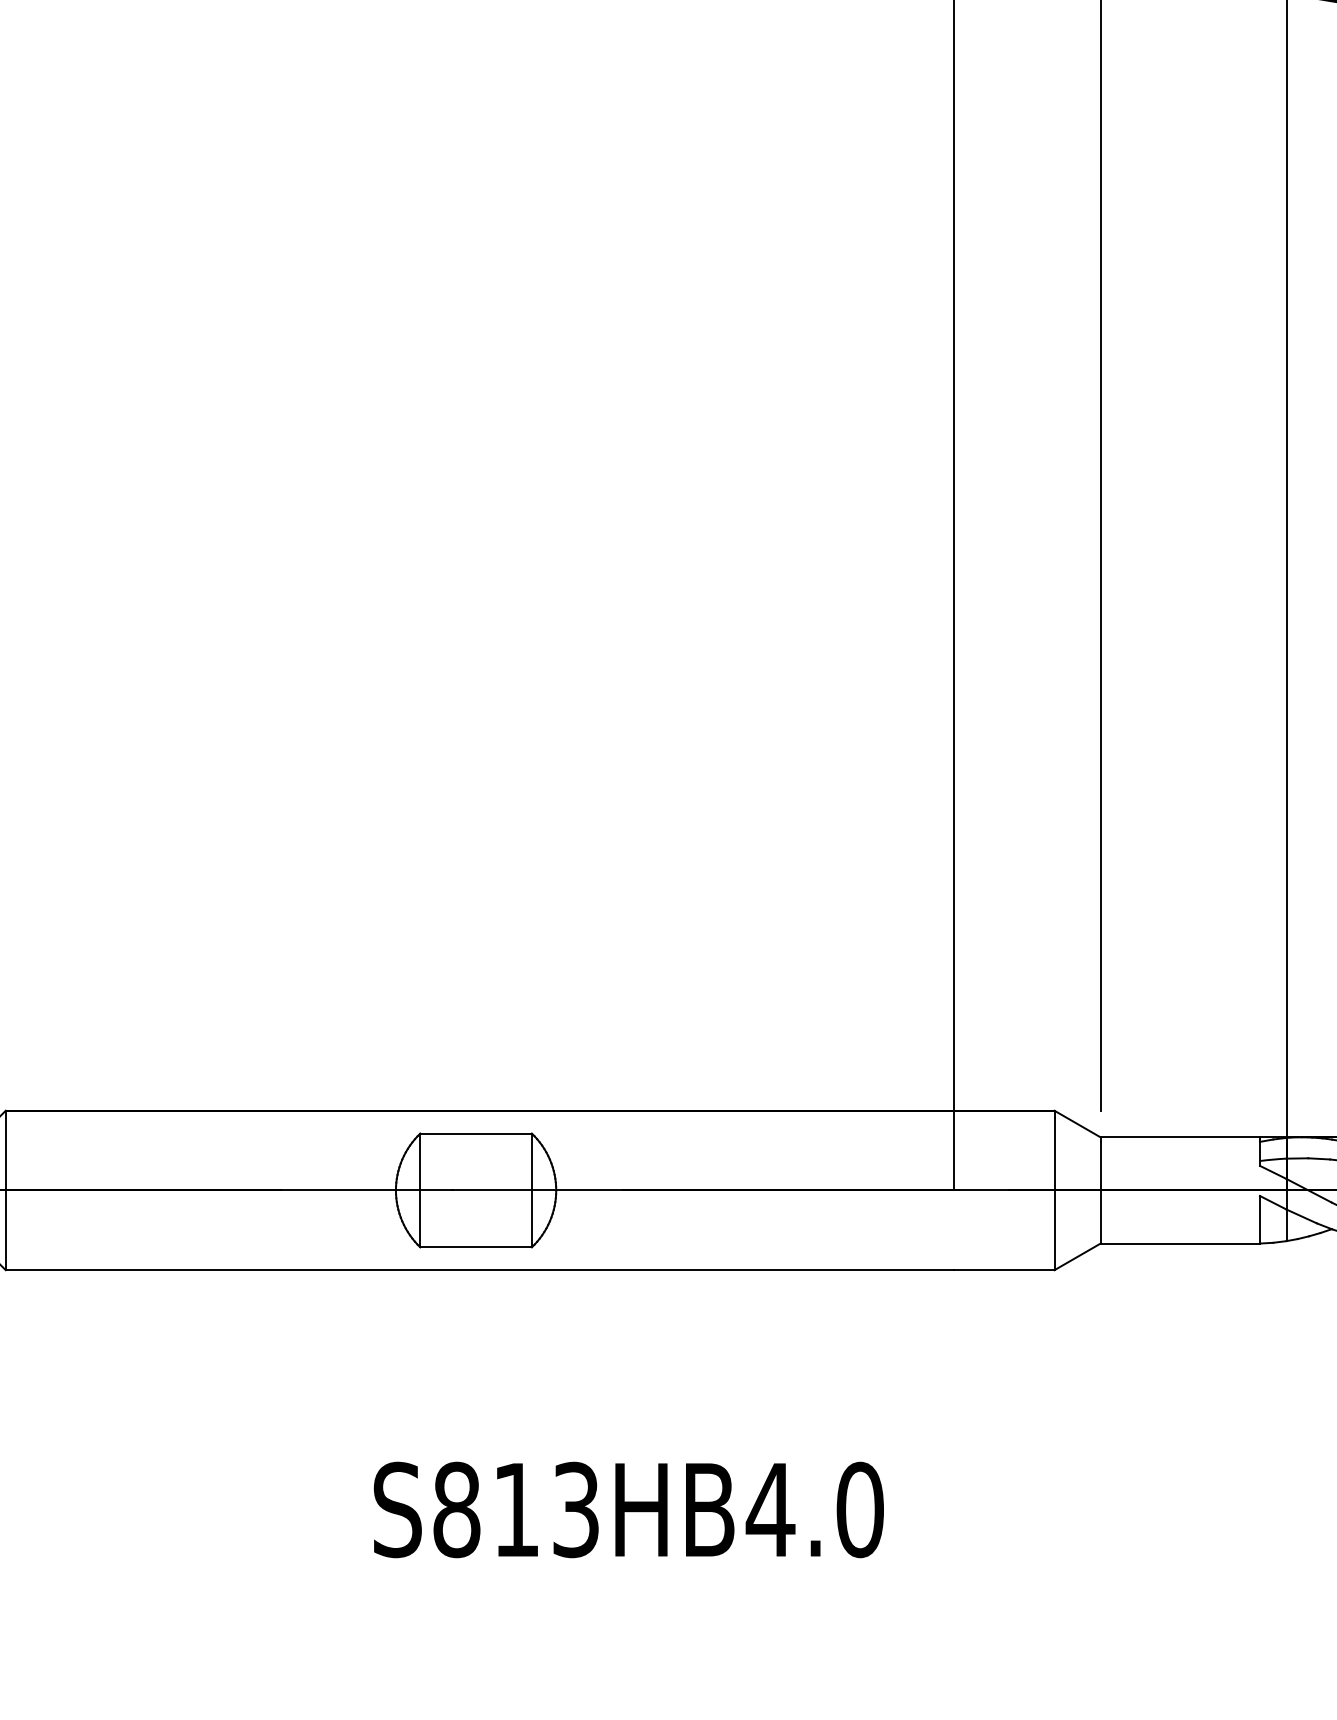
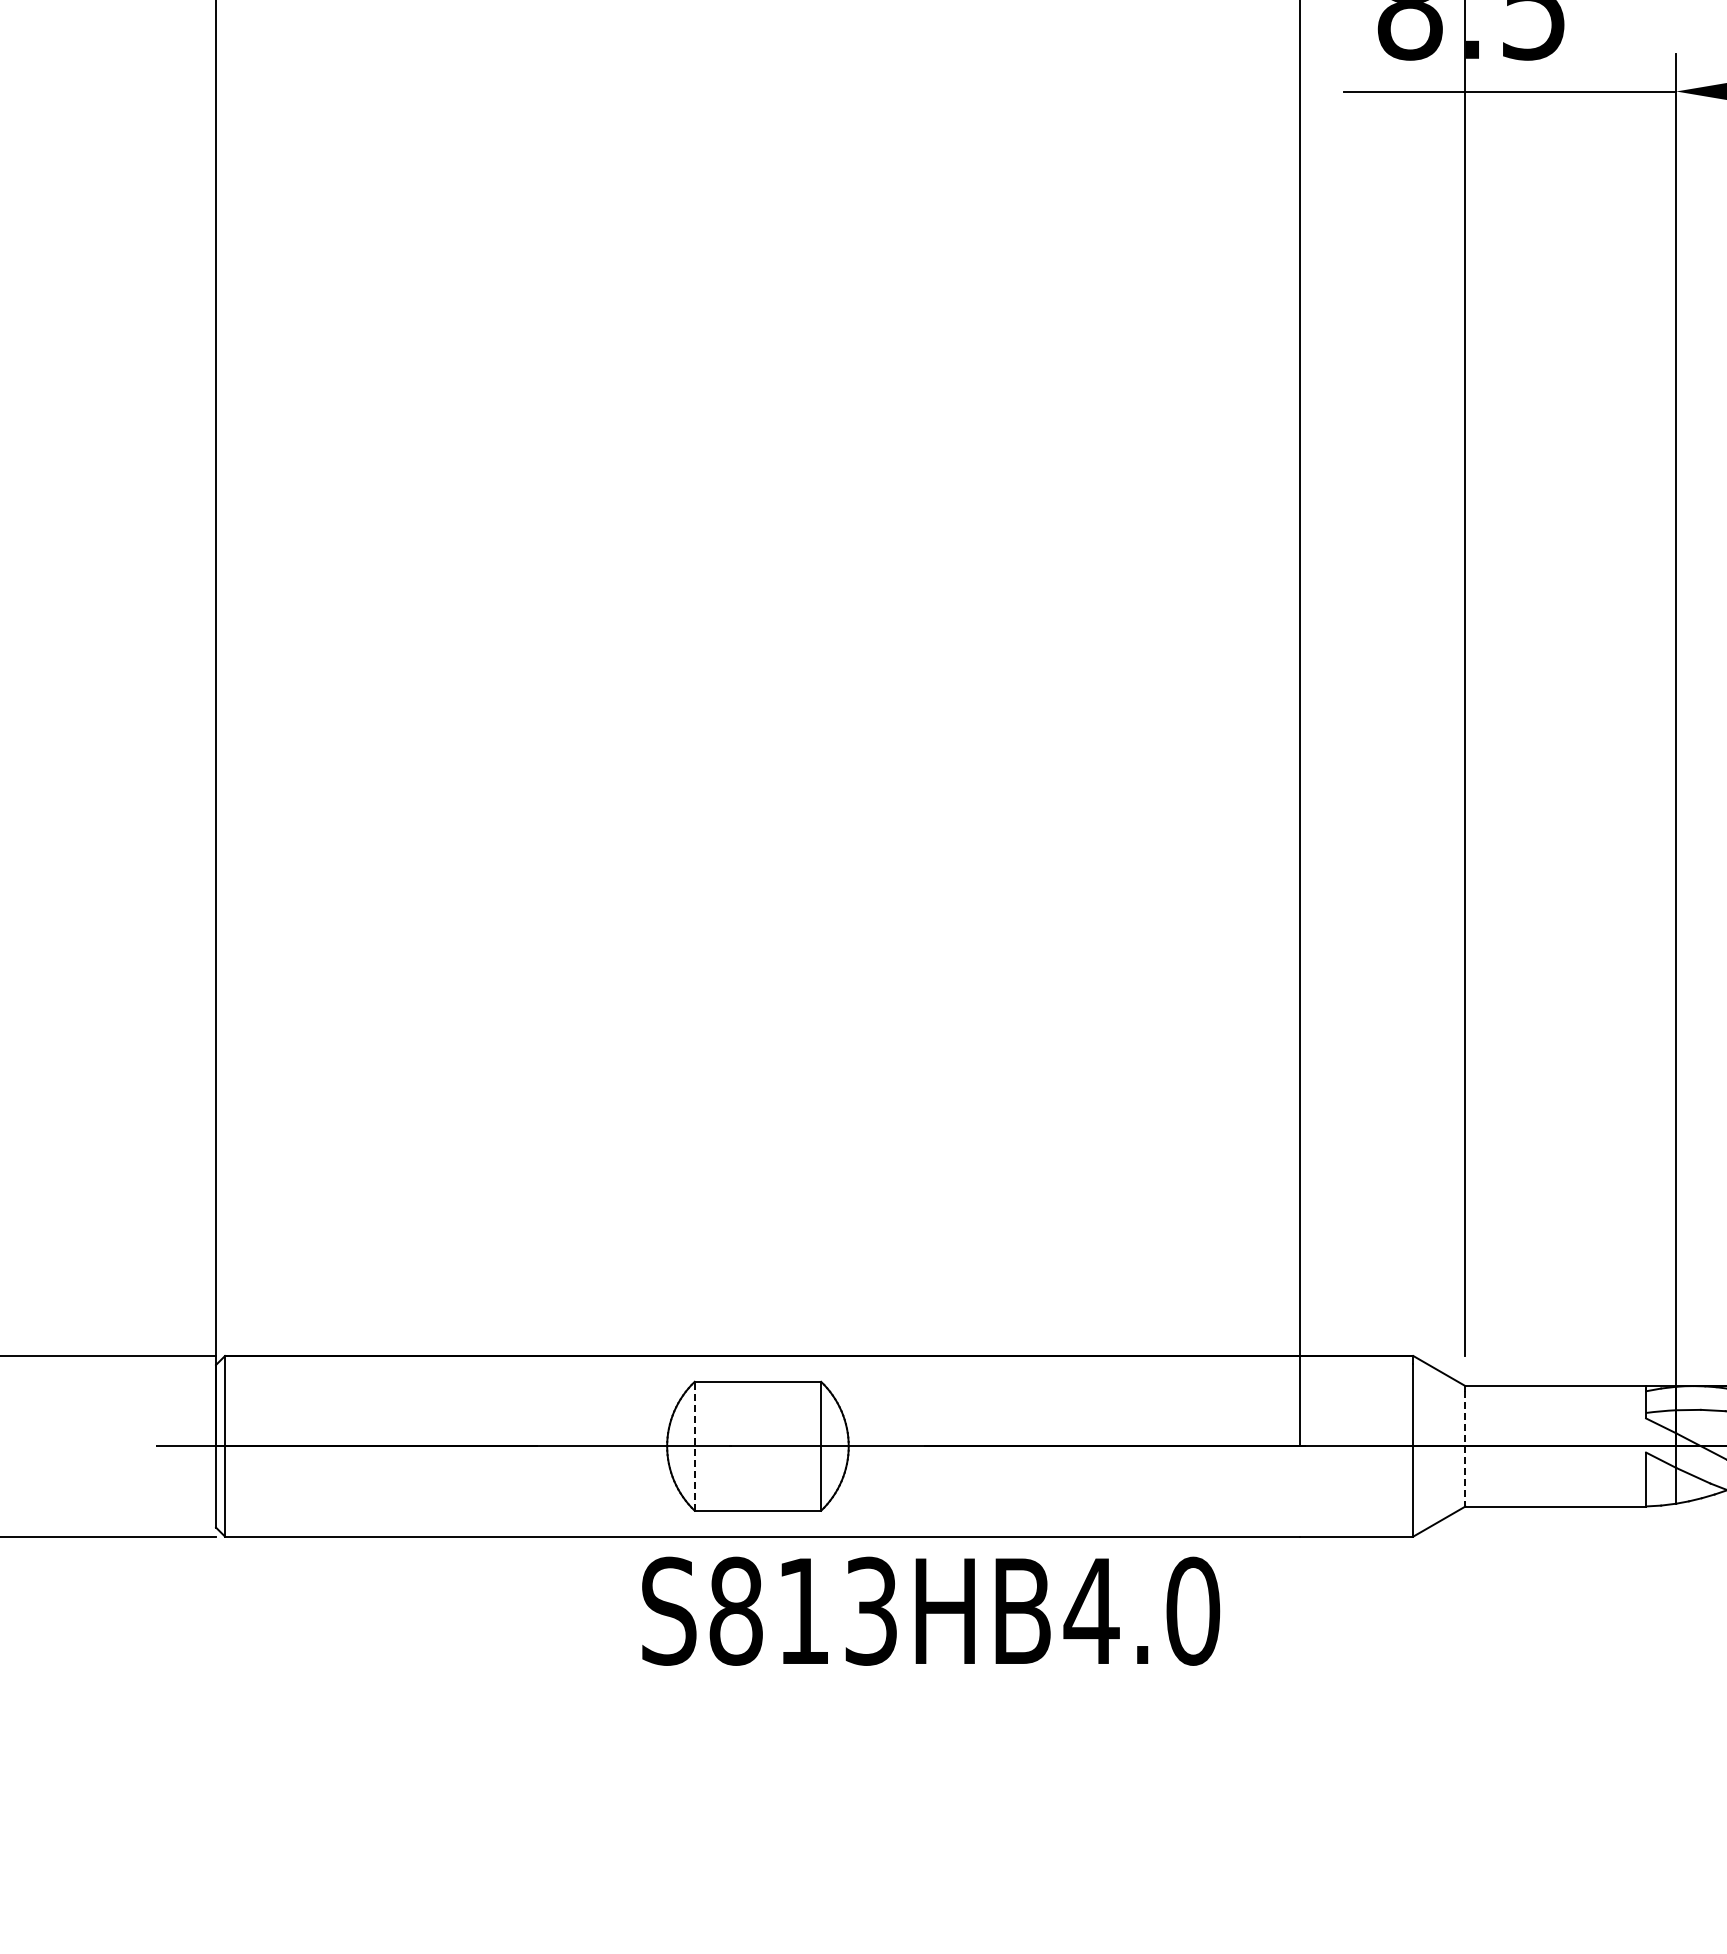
line: (420, 1189) -> (694, 1445), solid -> dashed
line: (1100, 1193) -> (1465, 1449), solid -> dashed
text: (629, 1509) -> (931, 1610), moved

